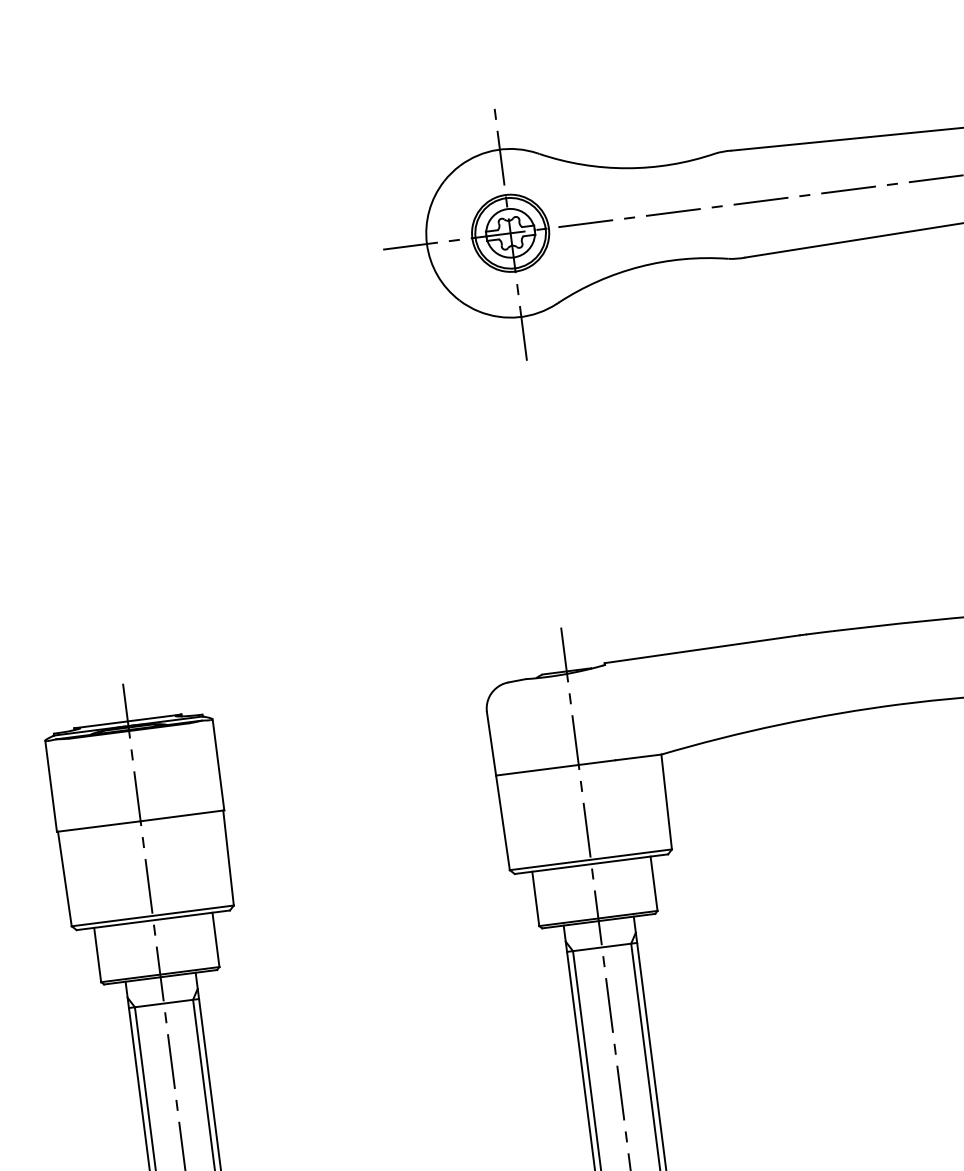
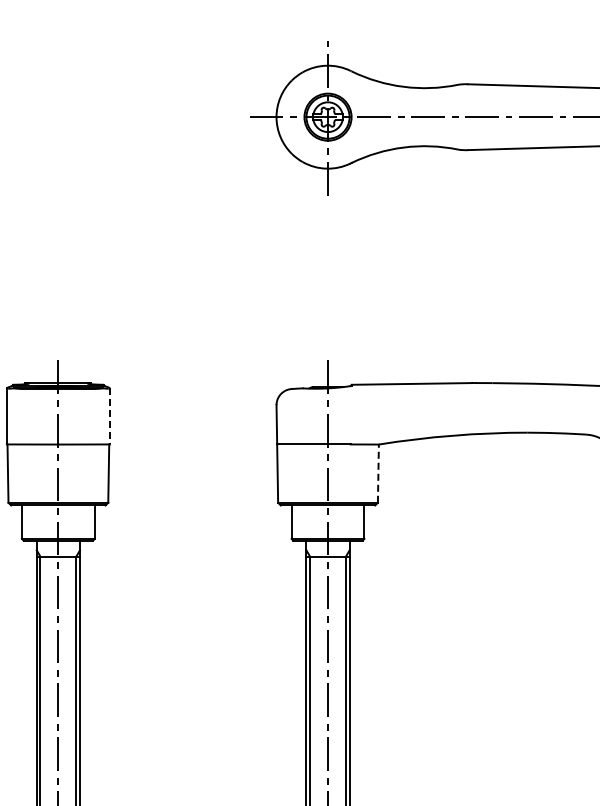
line: (217, 765) -> (109, 416), solid -> dashed
line: (666, 801) -> (378, 473), solid -> dashed

